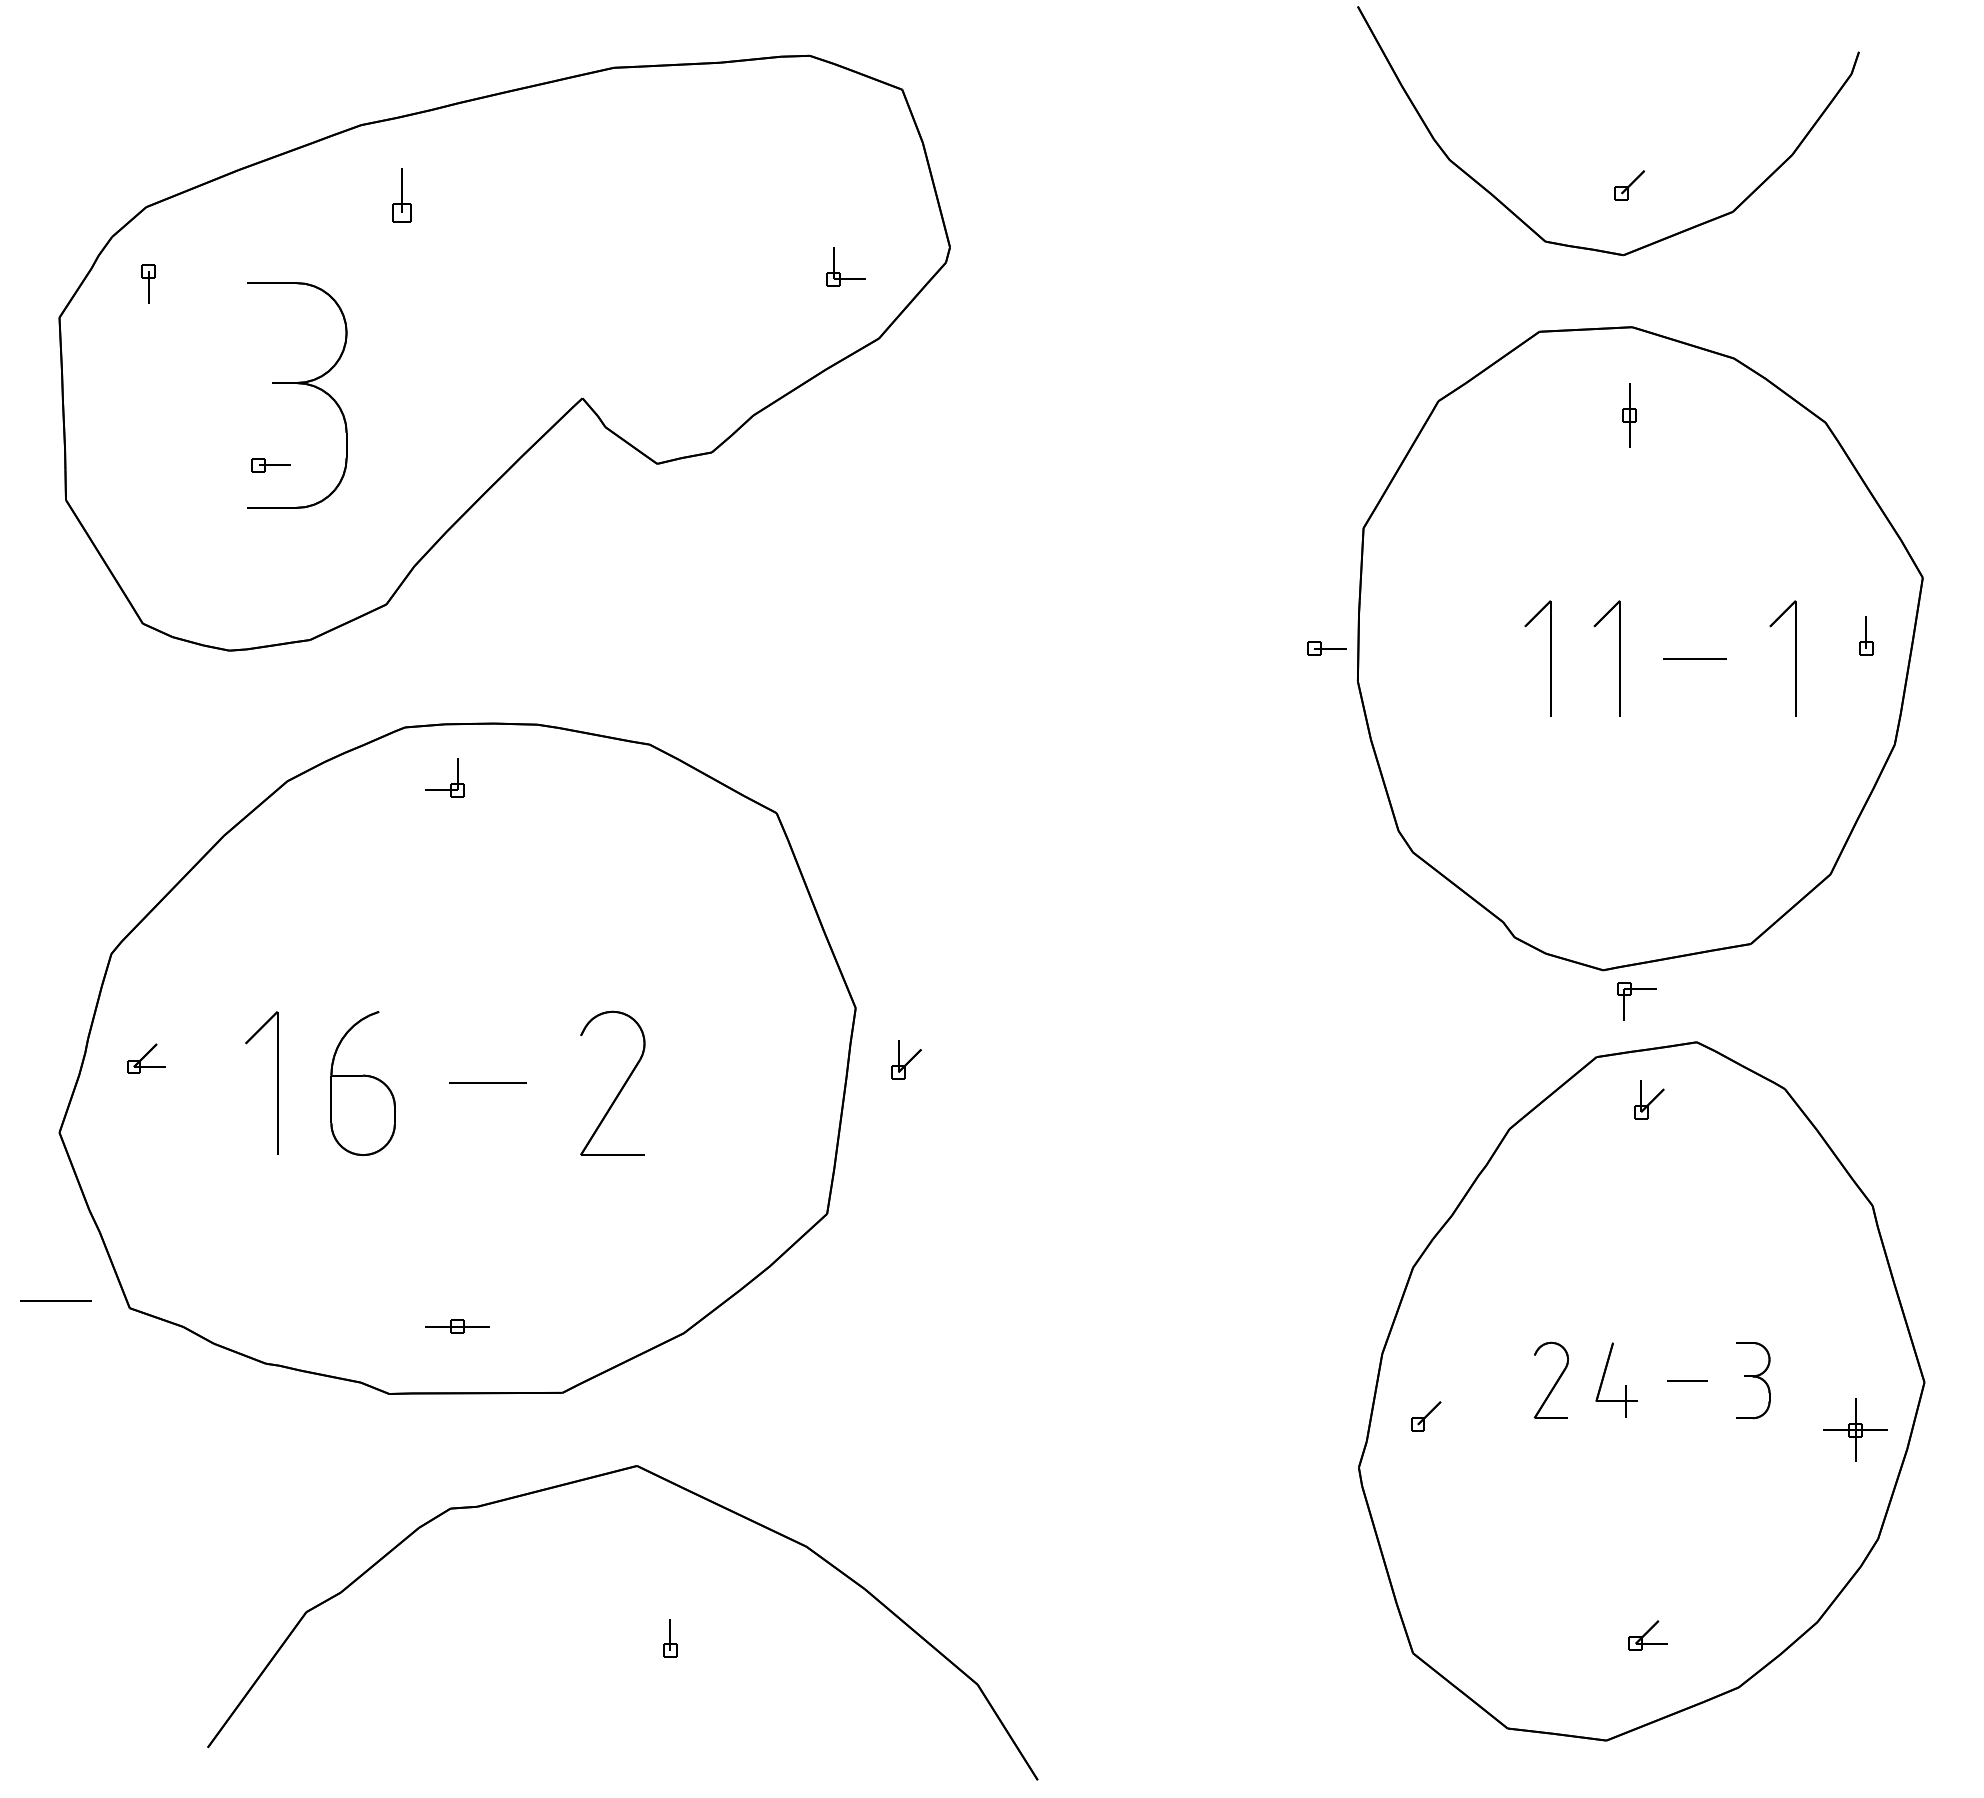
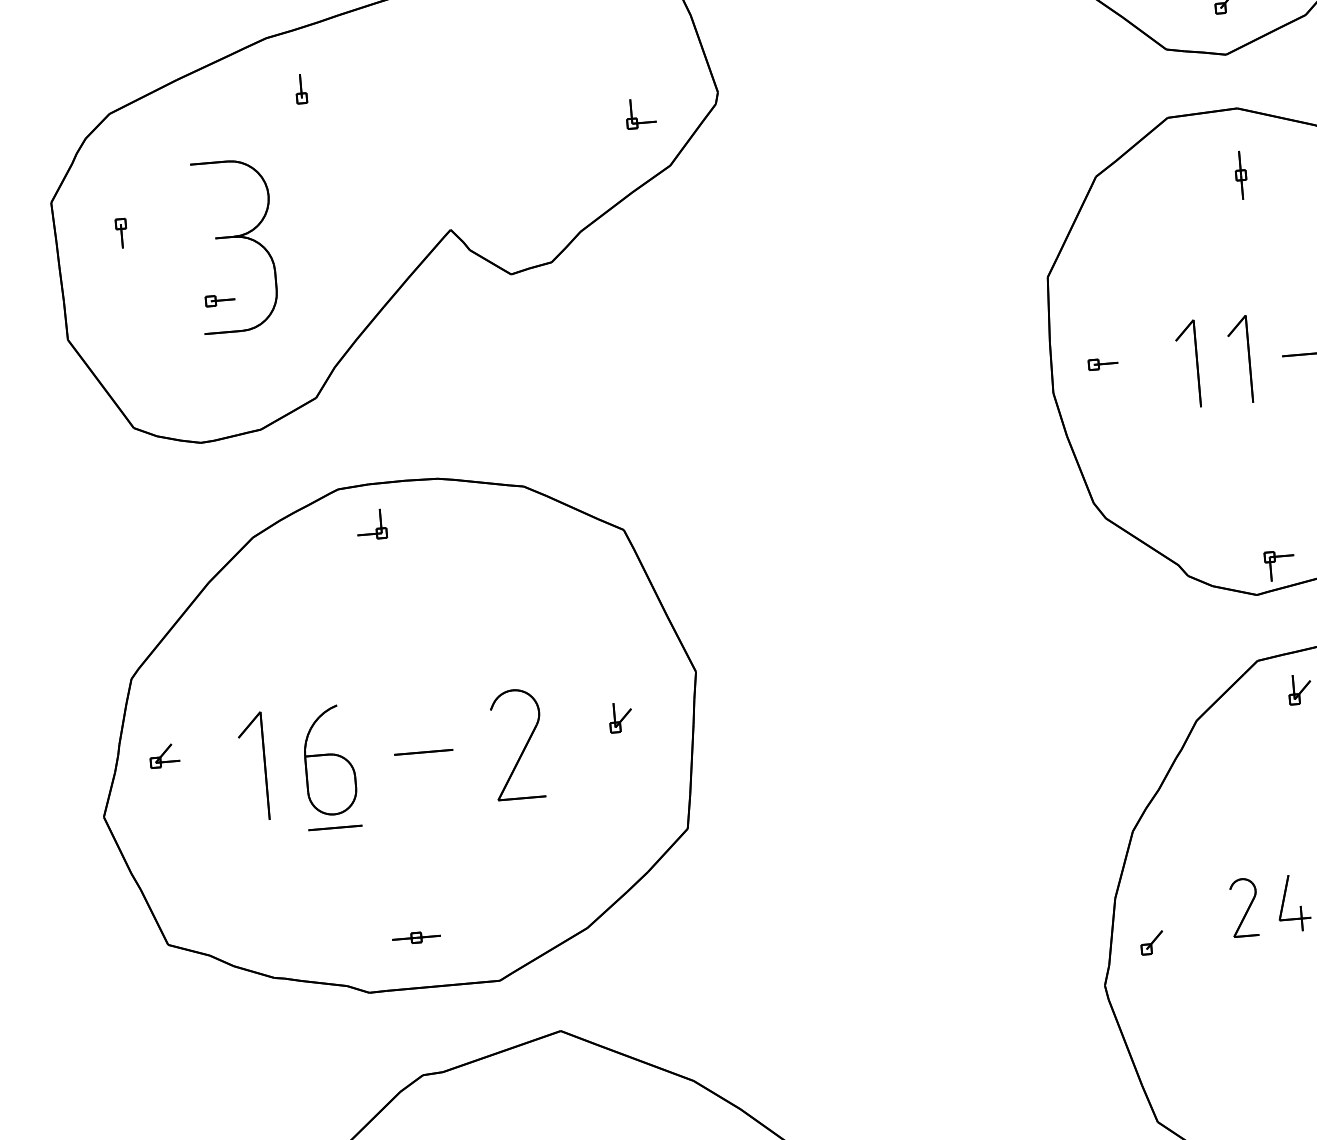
part: (401, 195) -> (301, 88), size x0.71
part: (148, 283) -> (121, 233), moved
part: (1326, 648) -> (1102, 363), moved
part: (1630, 995) -> (1274, 561), moved
part: (906, 1059) -> (620, 717), moved
line: (55, 1300) -> (334, 827), moved

